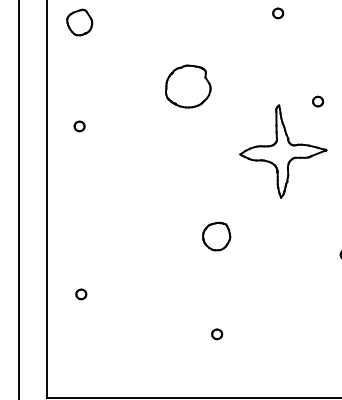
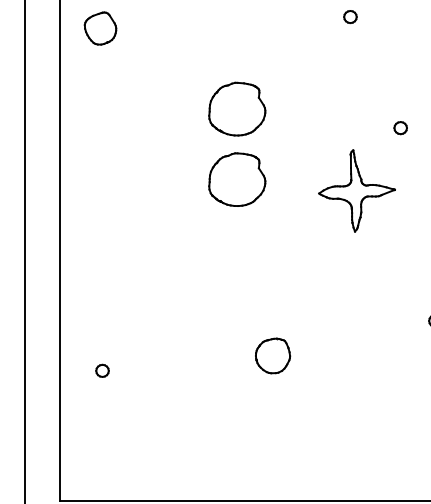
part: (79, 126) -> (100, 159), removed
part: (188, 142) -> (237, 179), added
part: (283, 151) -> (357, 190), size x0.7
part: (216, 236) -> (272, 355), moved
part: (217, 334) -> (274, 421), removed

